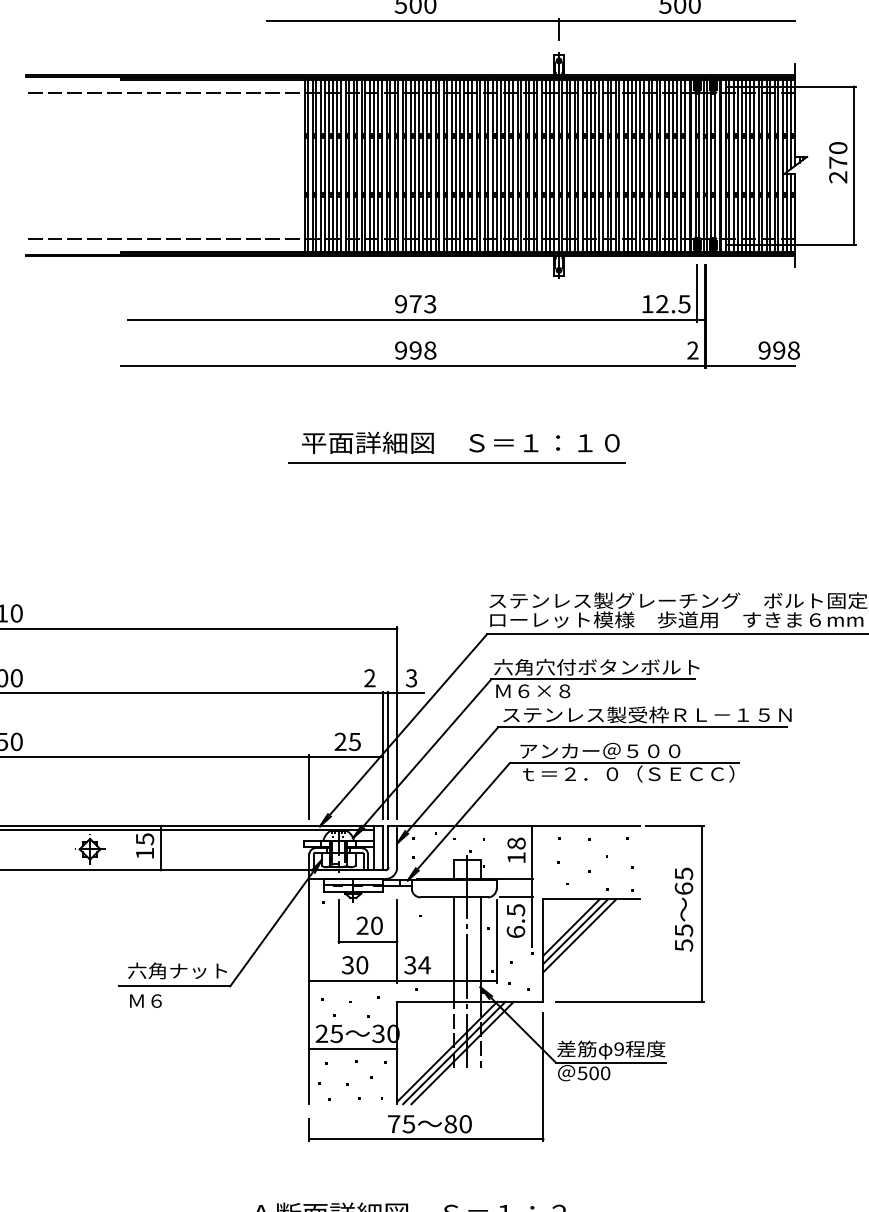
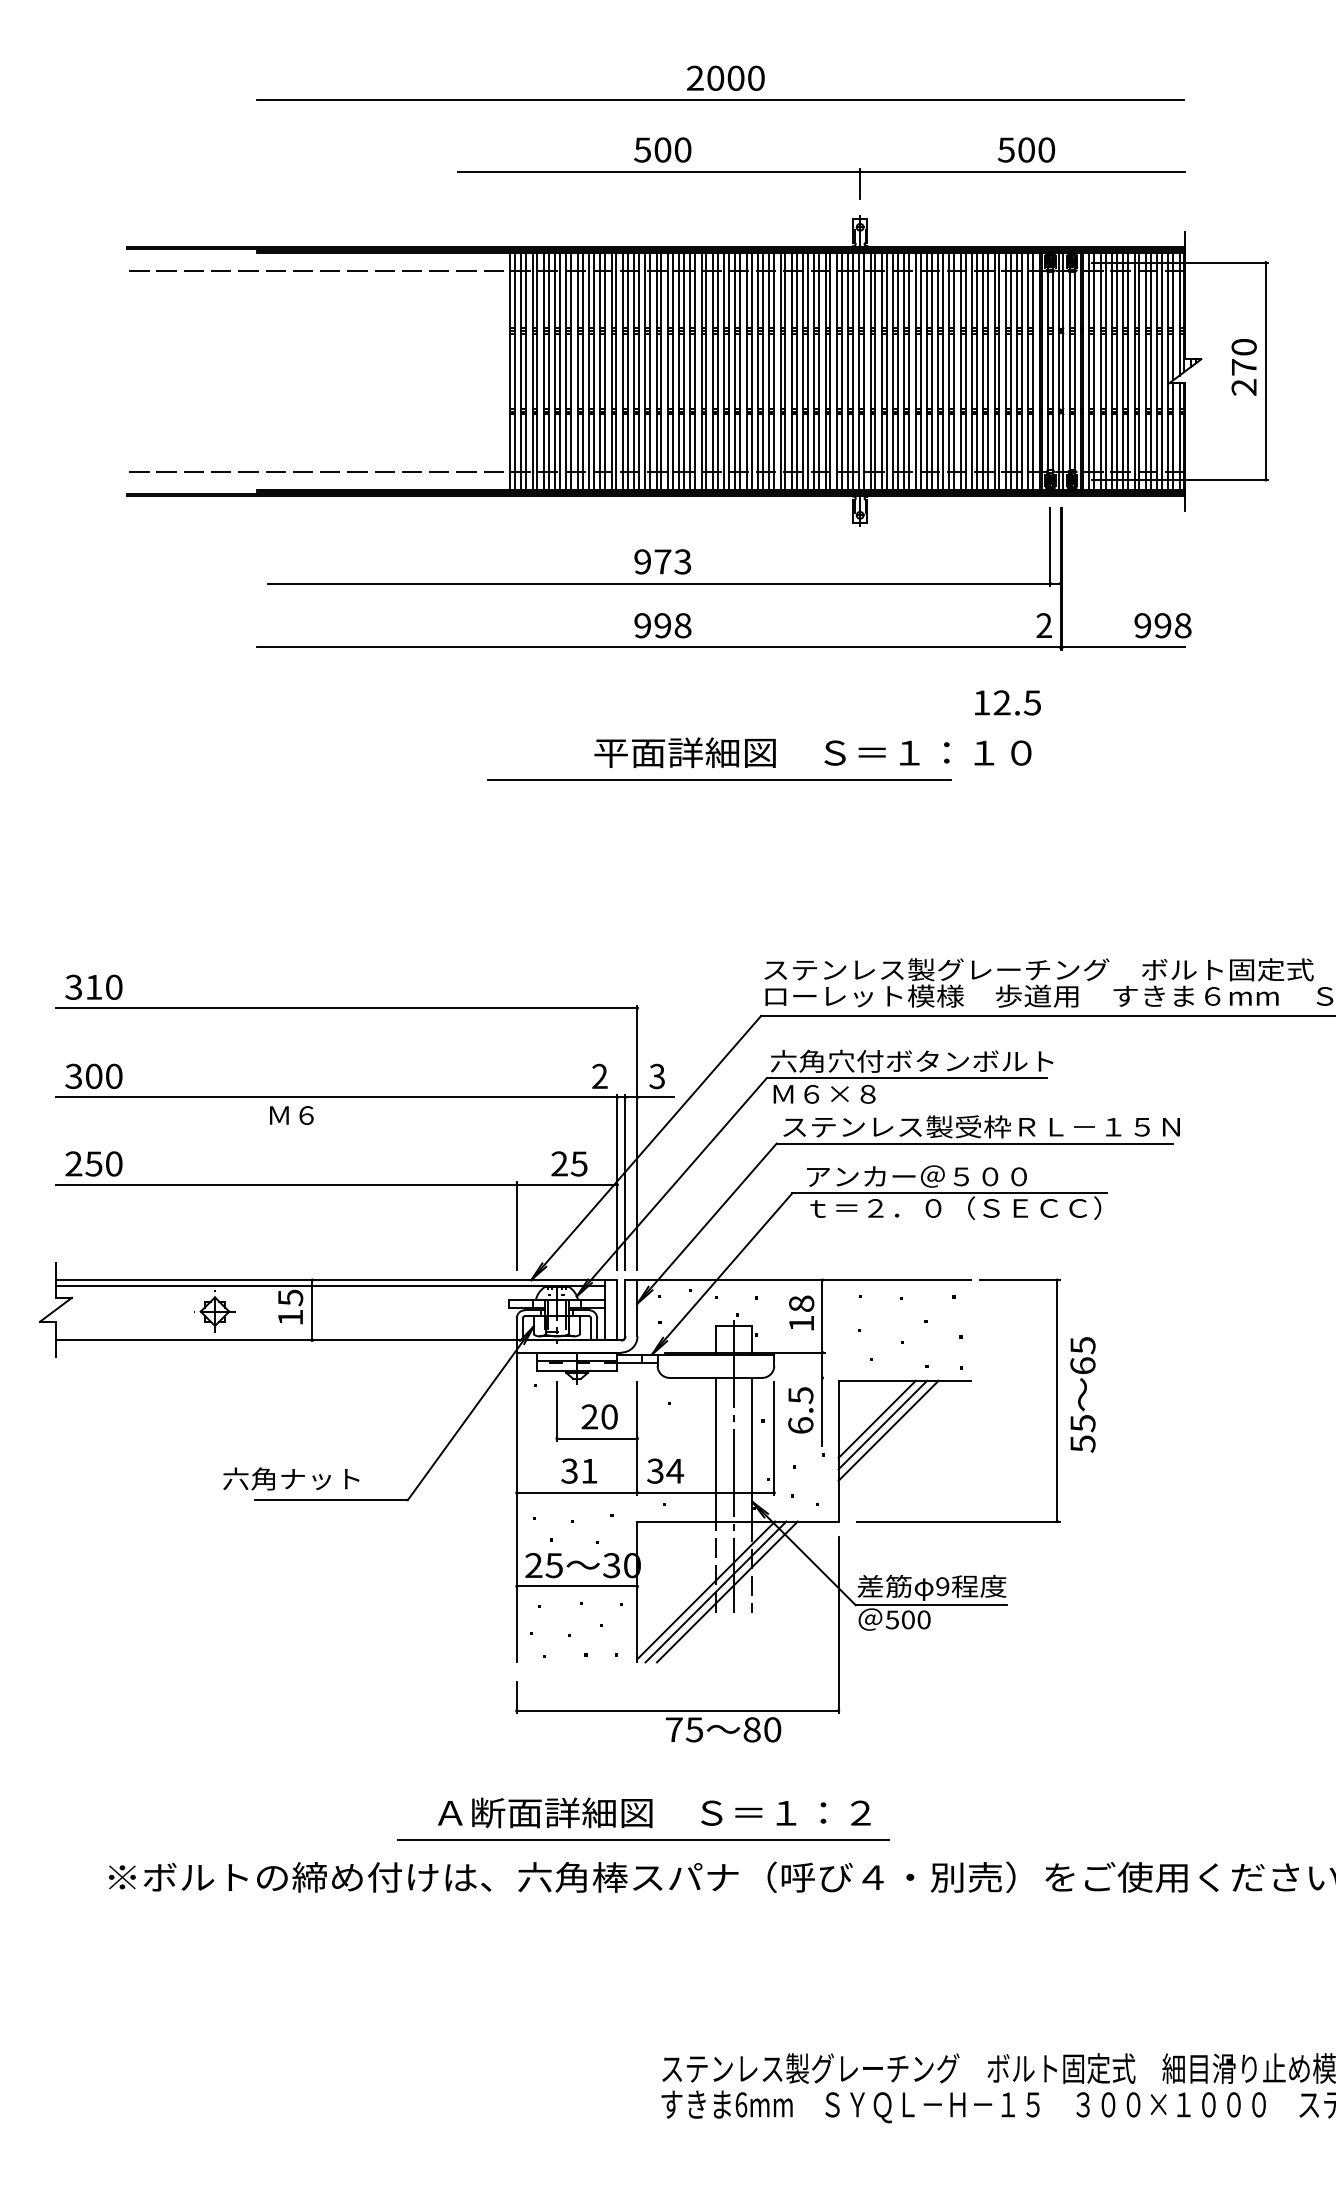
text: (666, 303) -> (1007, 702), moved
text: (460, 442) -> (812, 752), moved
line: (516, 897) -> (801, 1377), removed
text: (683, 909) -> (1082, 1394), moved
text: (362, 964) -> (589, 1470), 30 -> 31
text: (177, 970) -> (291, 1478), moved
text: (145, 1001) -> (291, 1115), moved
text: (429, 1123) -> (723, 1729), moved

